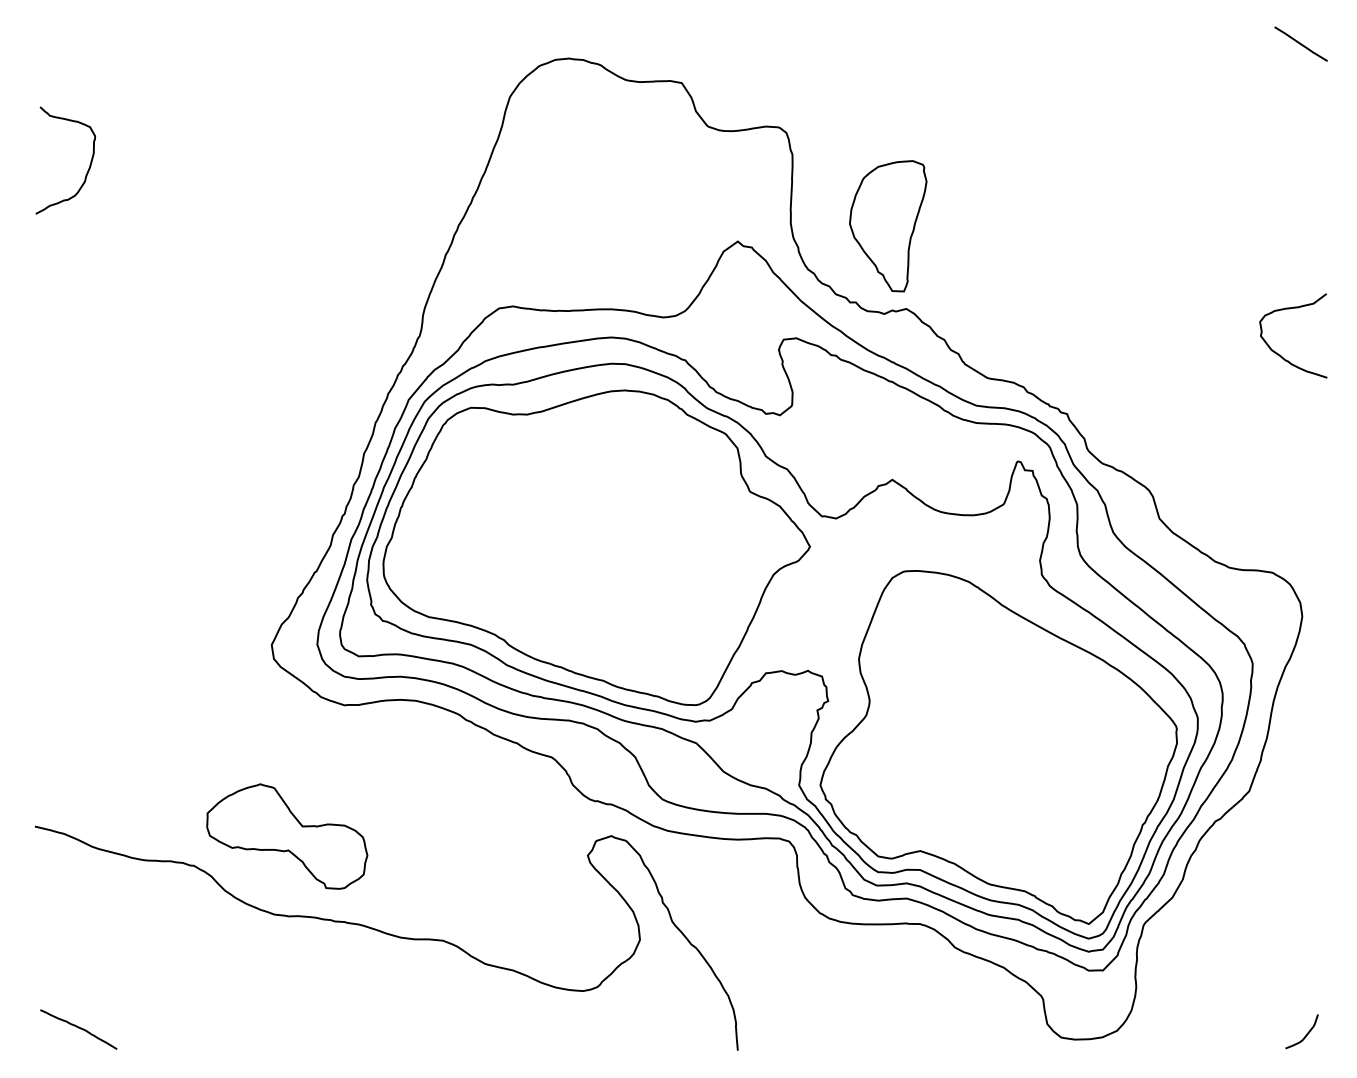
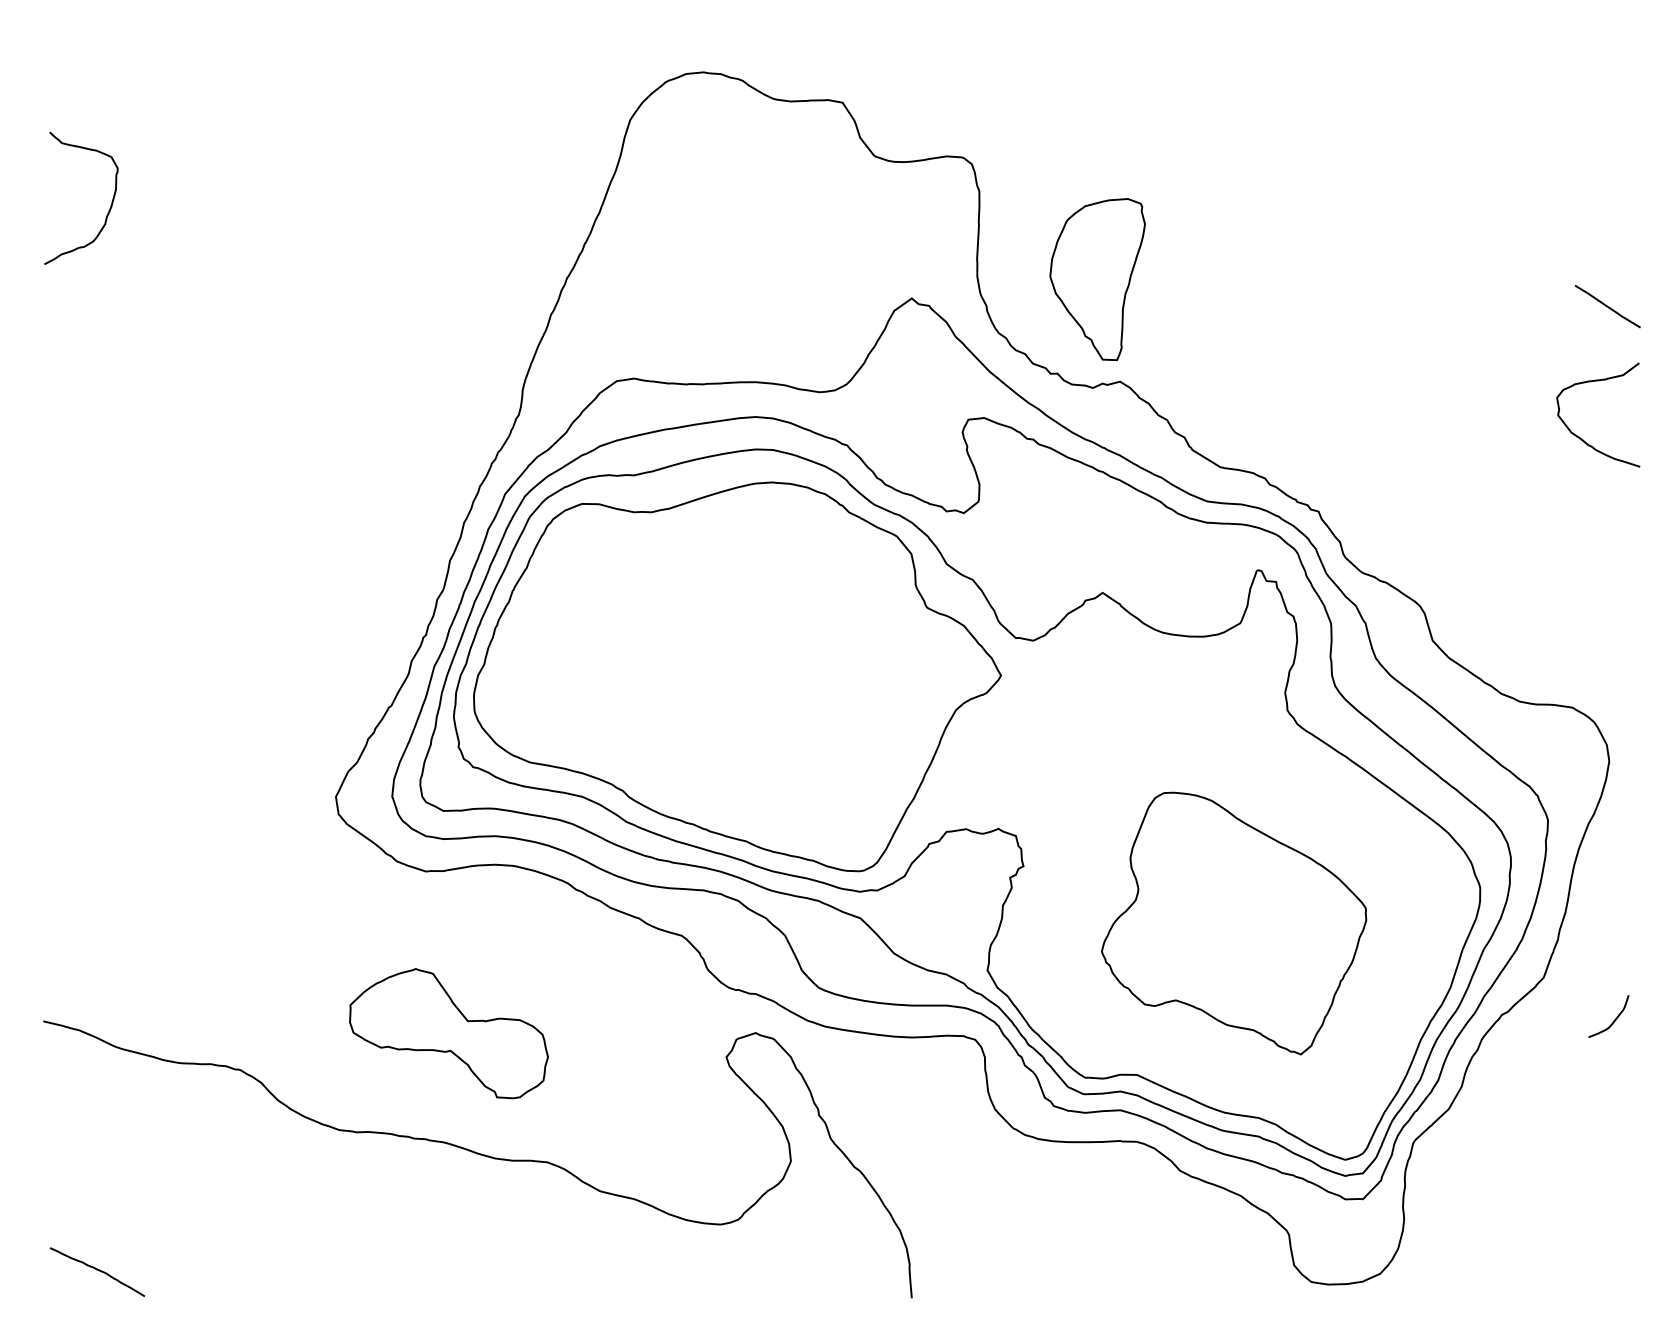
line: (1300, 43) -> (1607, 305), moved
part: (998, 747) -> (1233, 923), size x0.6
part: (287, 836) -> (449, 1033), moved
curve: (1306, 1033) -> (1614, 1018), moved

